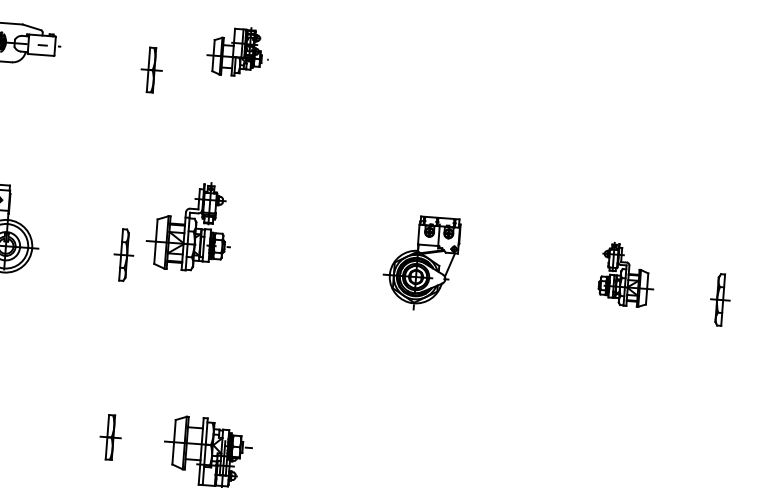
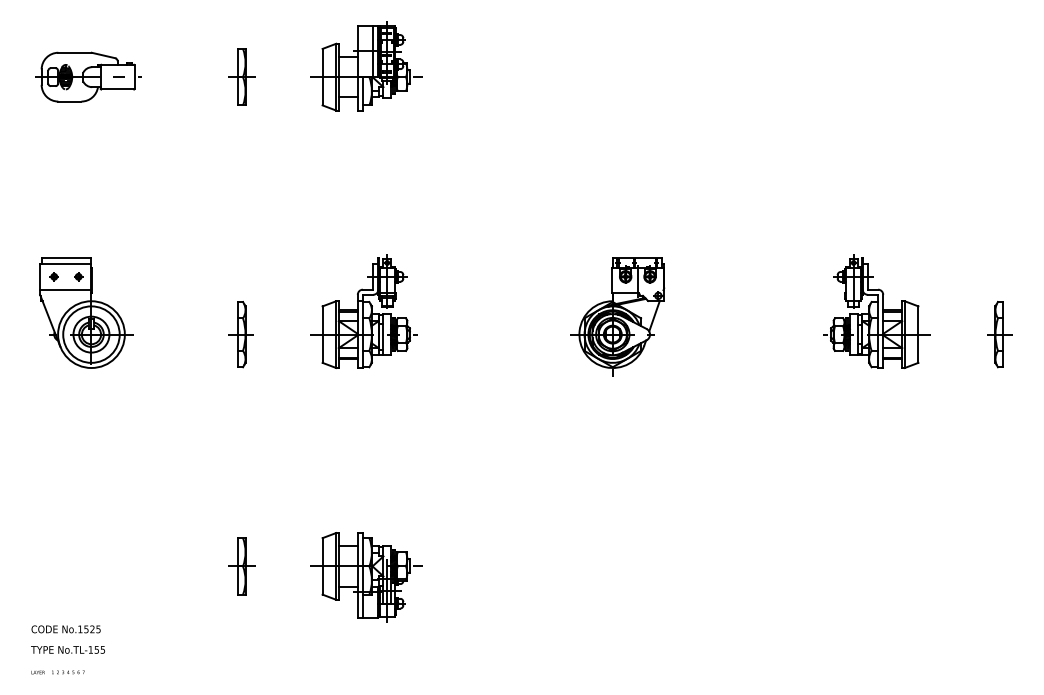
part: (238, 51) -> (366, 66), size x1.43
part: (151, 69) -> (241, 76), moved
part: (189, 225) -> (363, 311), moved
part: (624, 274) -> (876, 311), size x1.43

